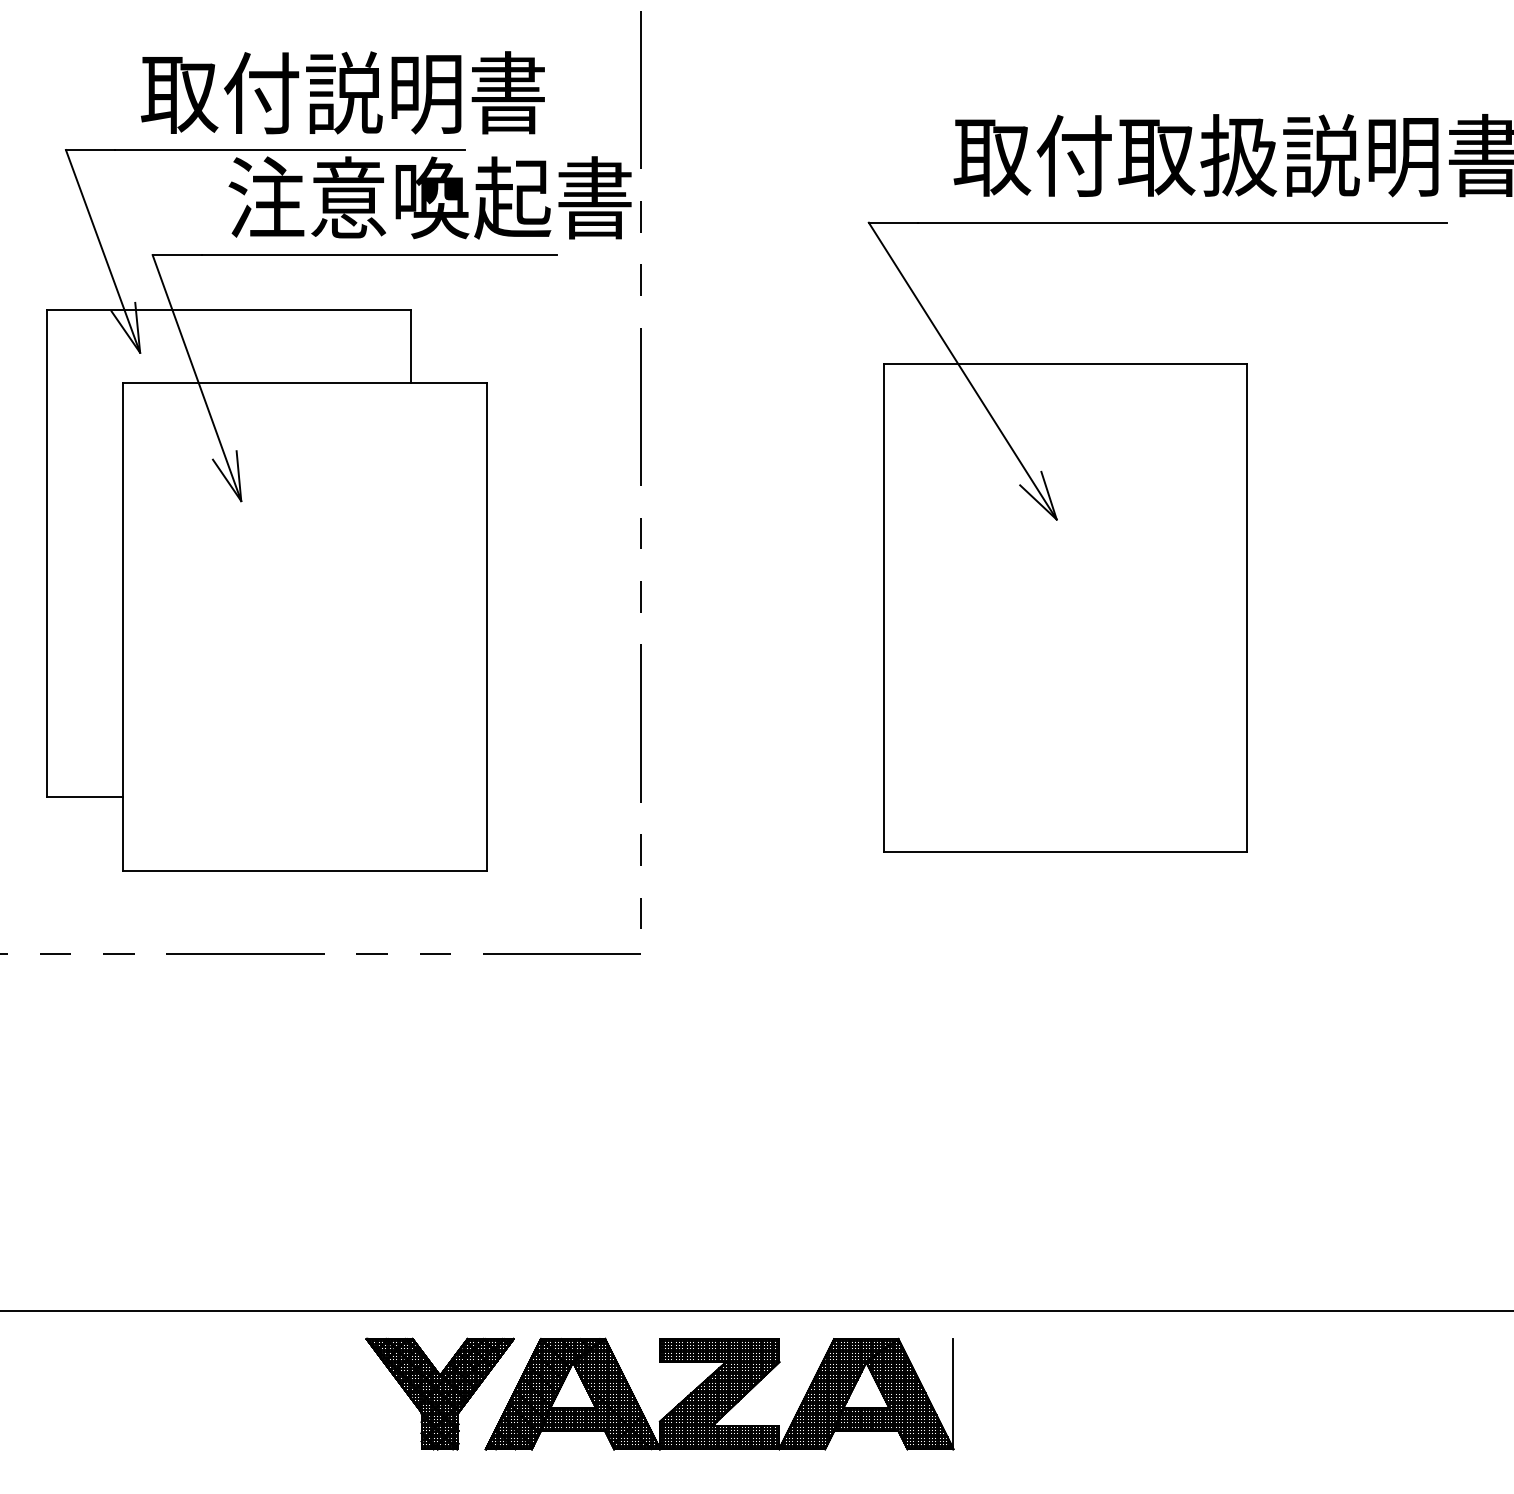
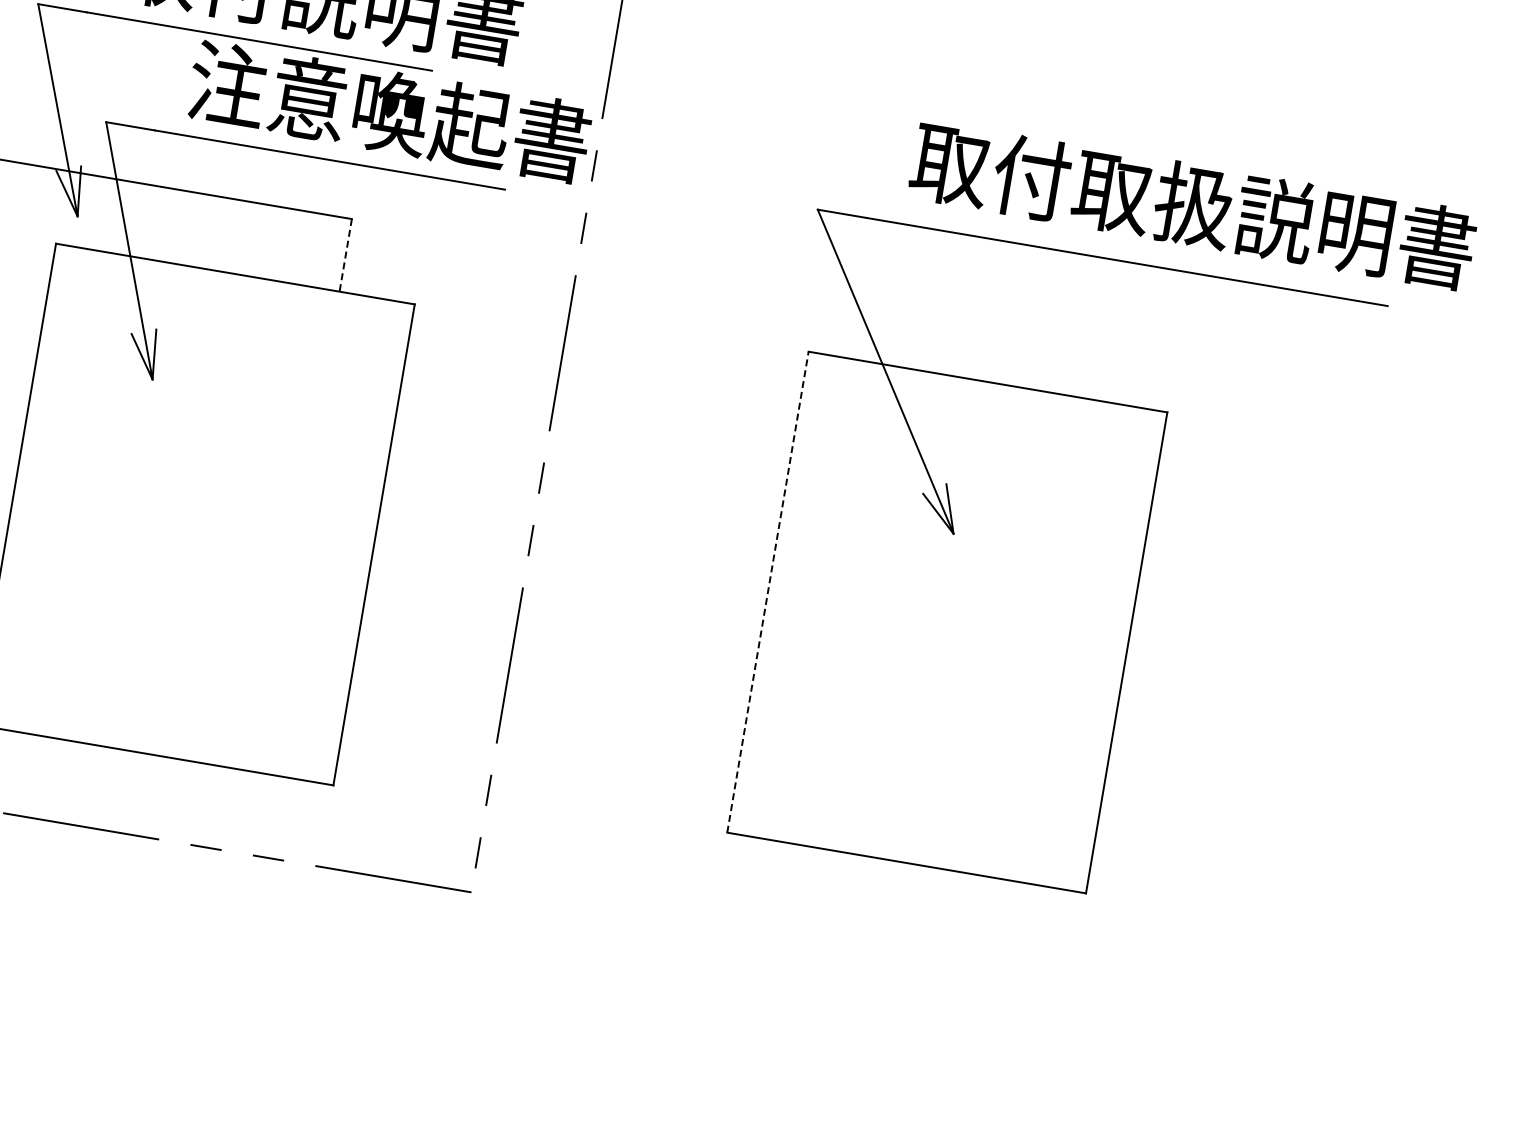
line: (411, 346) -> (346, 255), solid -> dashed
line: (883, 608) -> (767, 592), solid -> dashed

